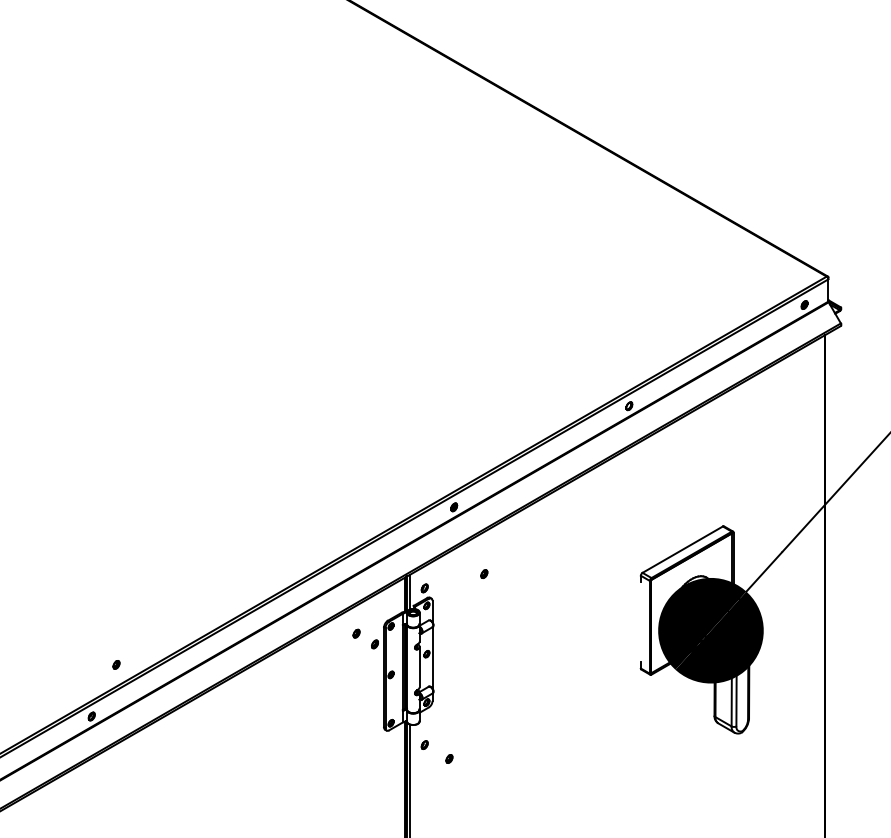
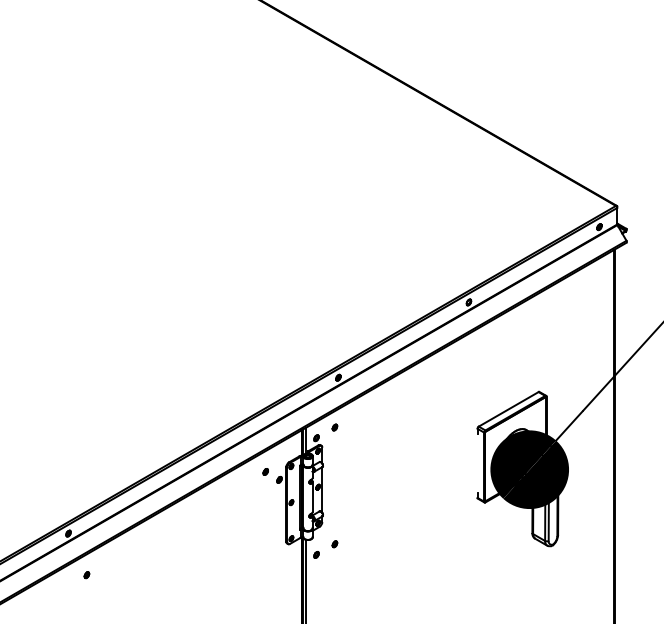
part: (483, 574) -> (334, 427), moved
part: (115, 665) -> (86, 575), moved
part: (448, 759) -> (334, 544), moved

